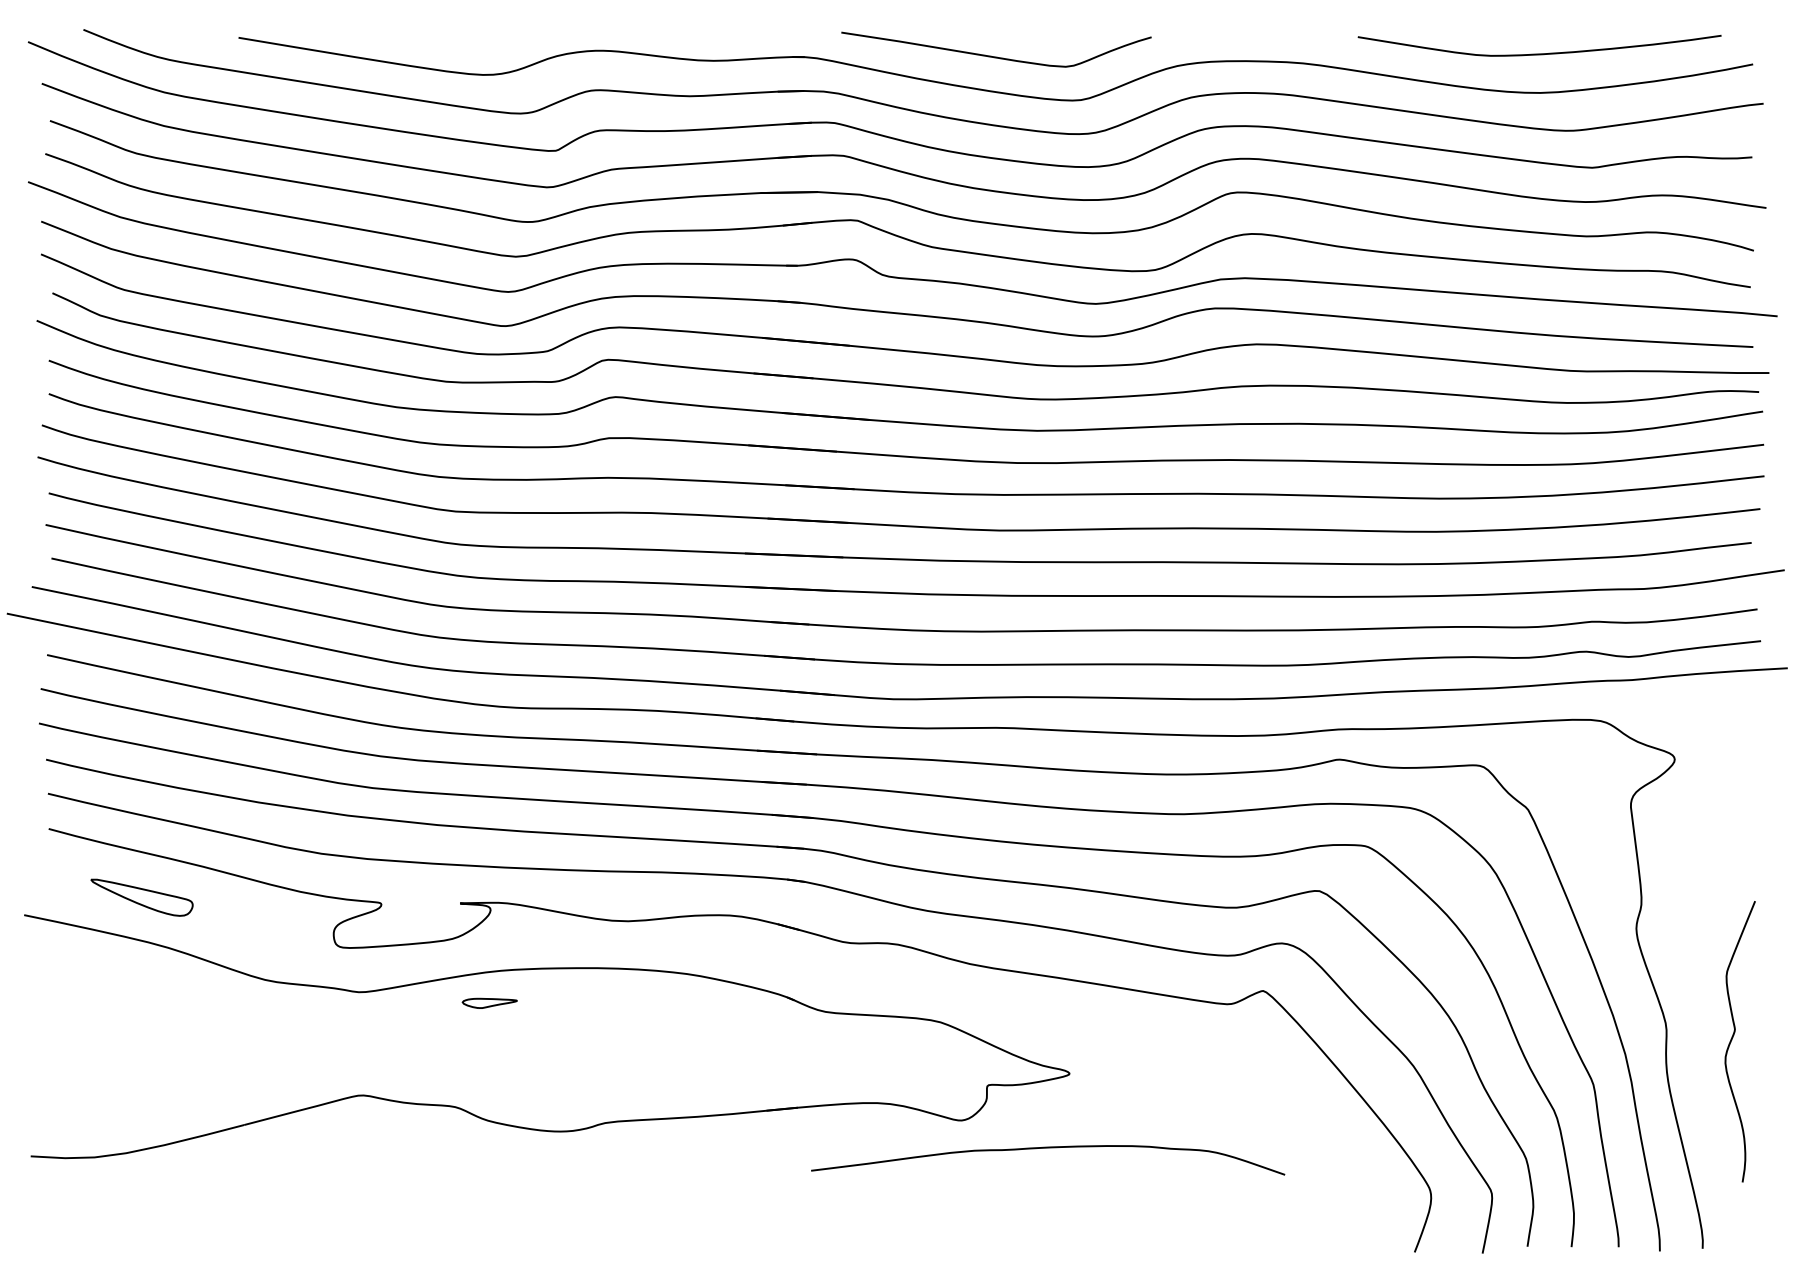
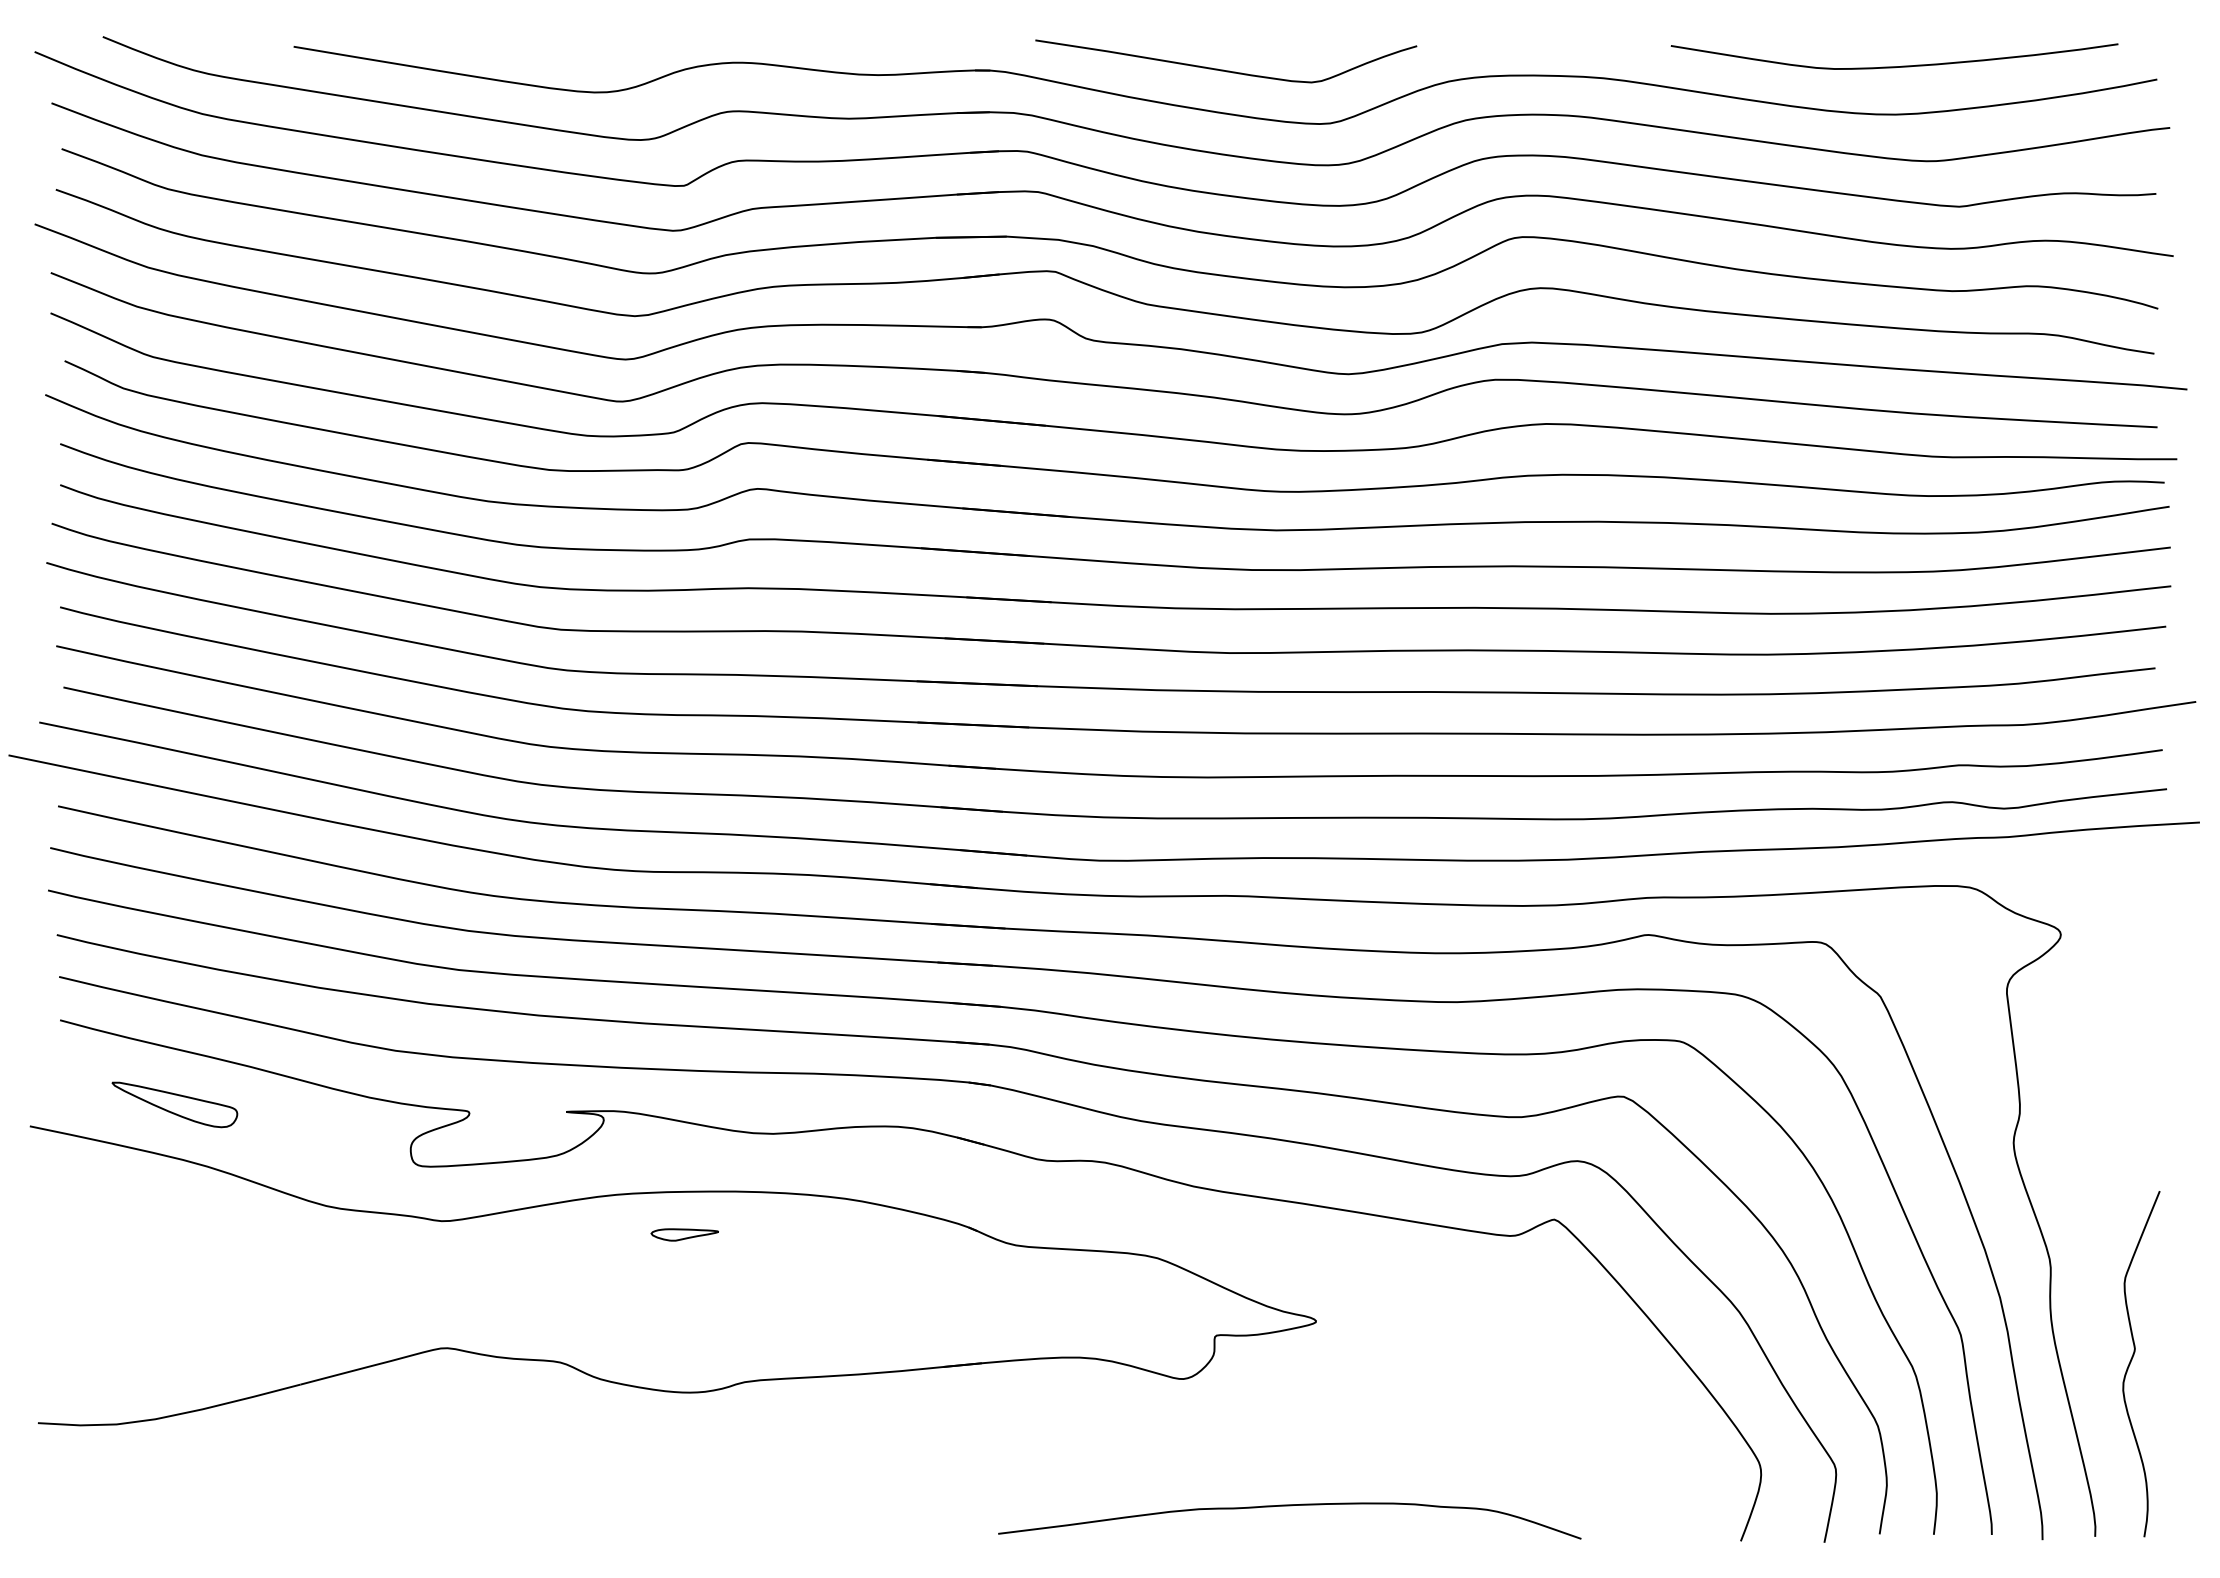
part: (489, 1003) -> (684, 1234), moved
curve: (1732, 1038) -> (2132, 1360), moved
curve: (1047, 1148) -> (1289, 1506), moved

